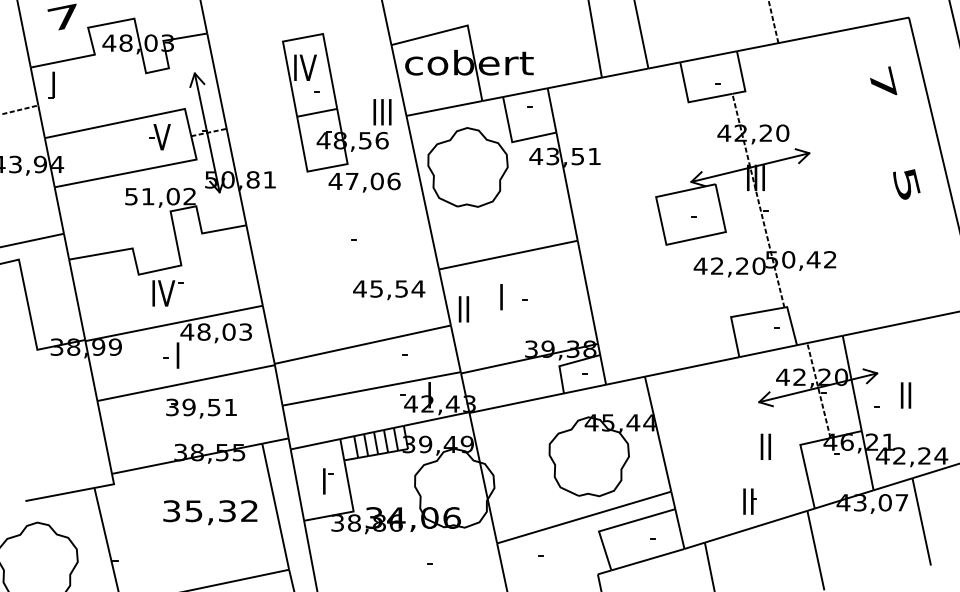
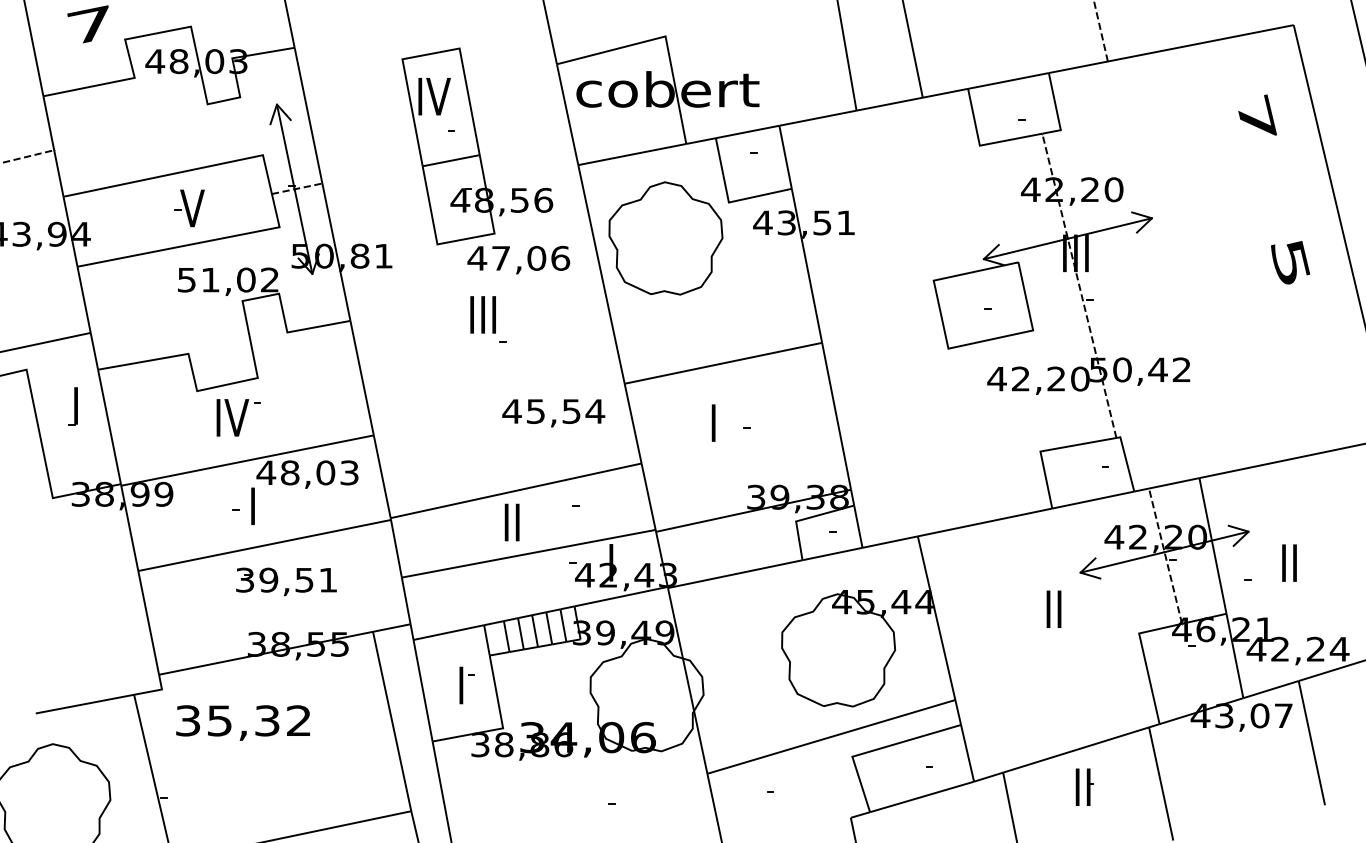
part: (51, 85) -> (72, 406), moved
text: (382, 111) -> (482, 314), moved
part: (160, 137) -> (189, 208), moved
text: (463, 309) -> (511, 522), moved
text: (765, 446) -> (1053, 608), moved
part: (749, 501) -> (1084, 786), moved
text: (209, 512) -> (242, 722), moved

